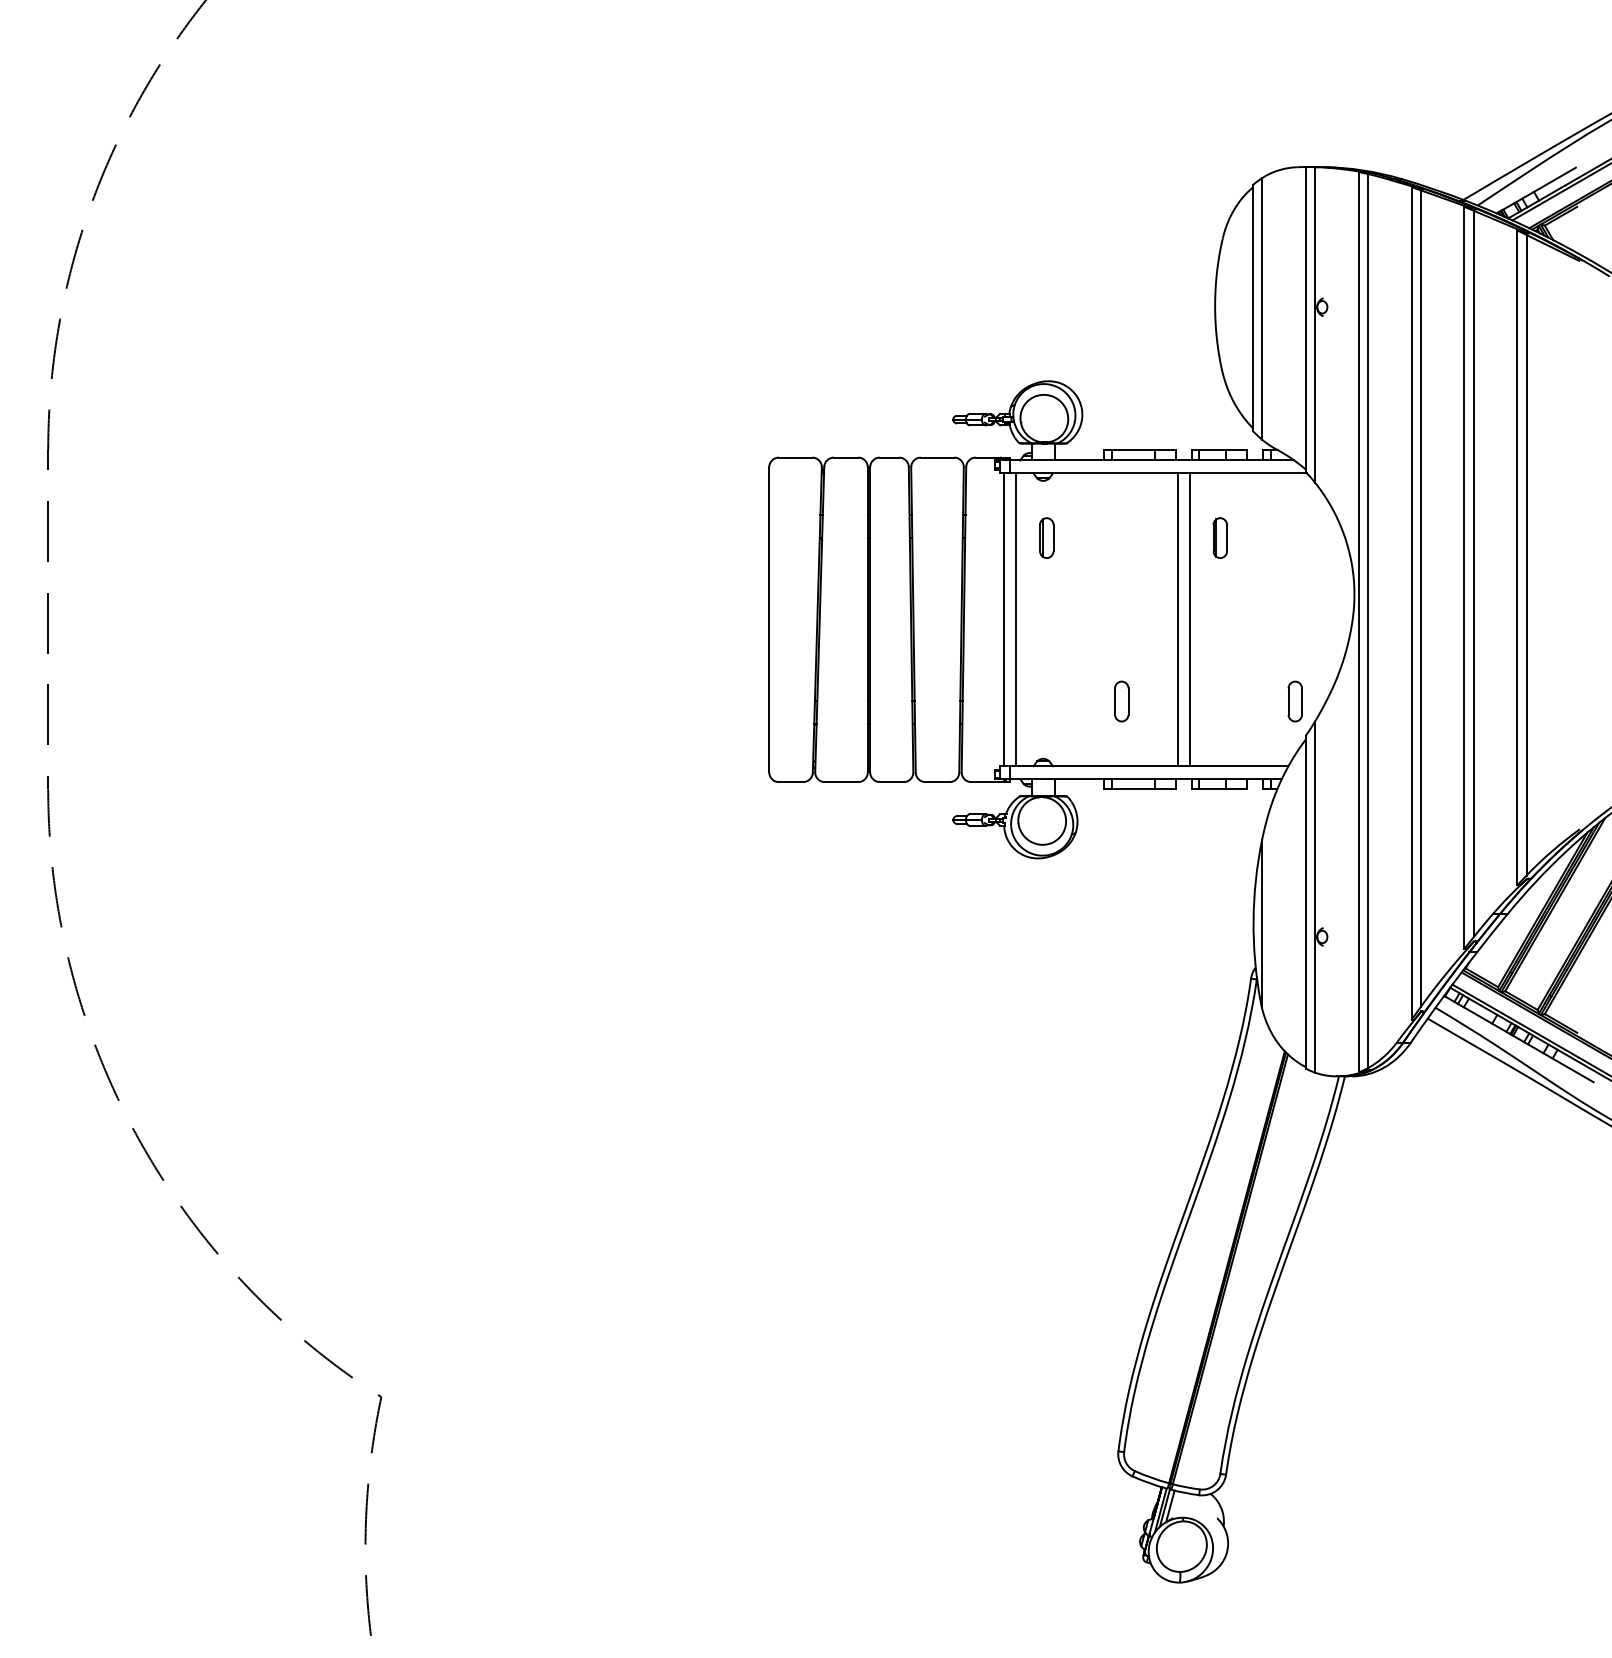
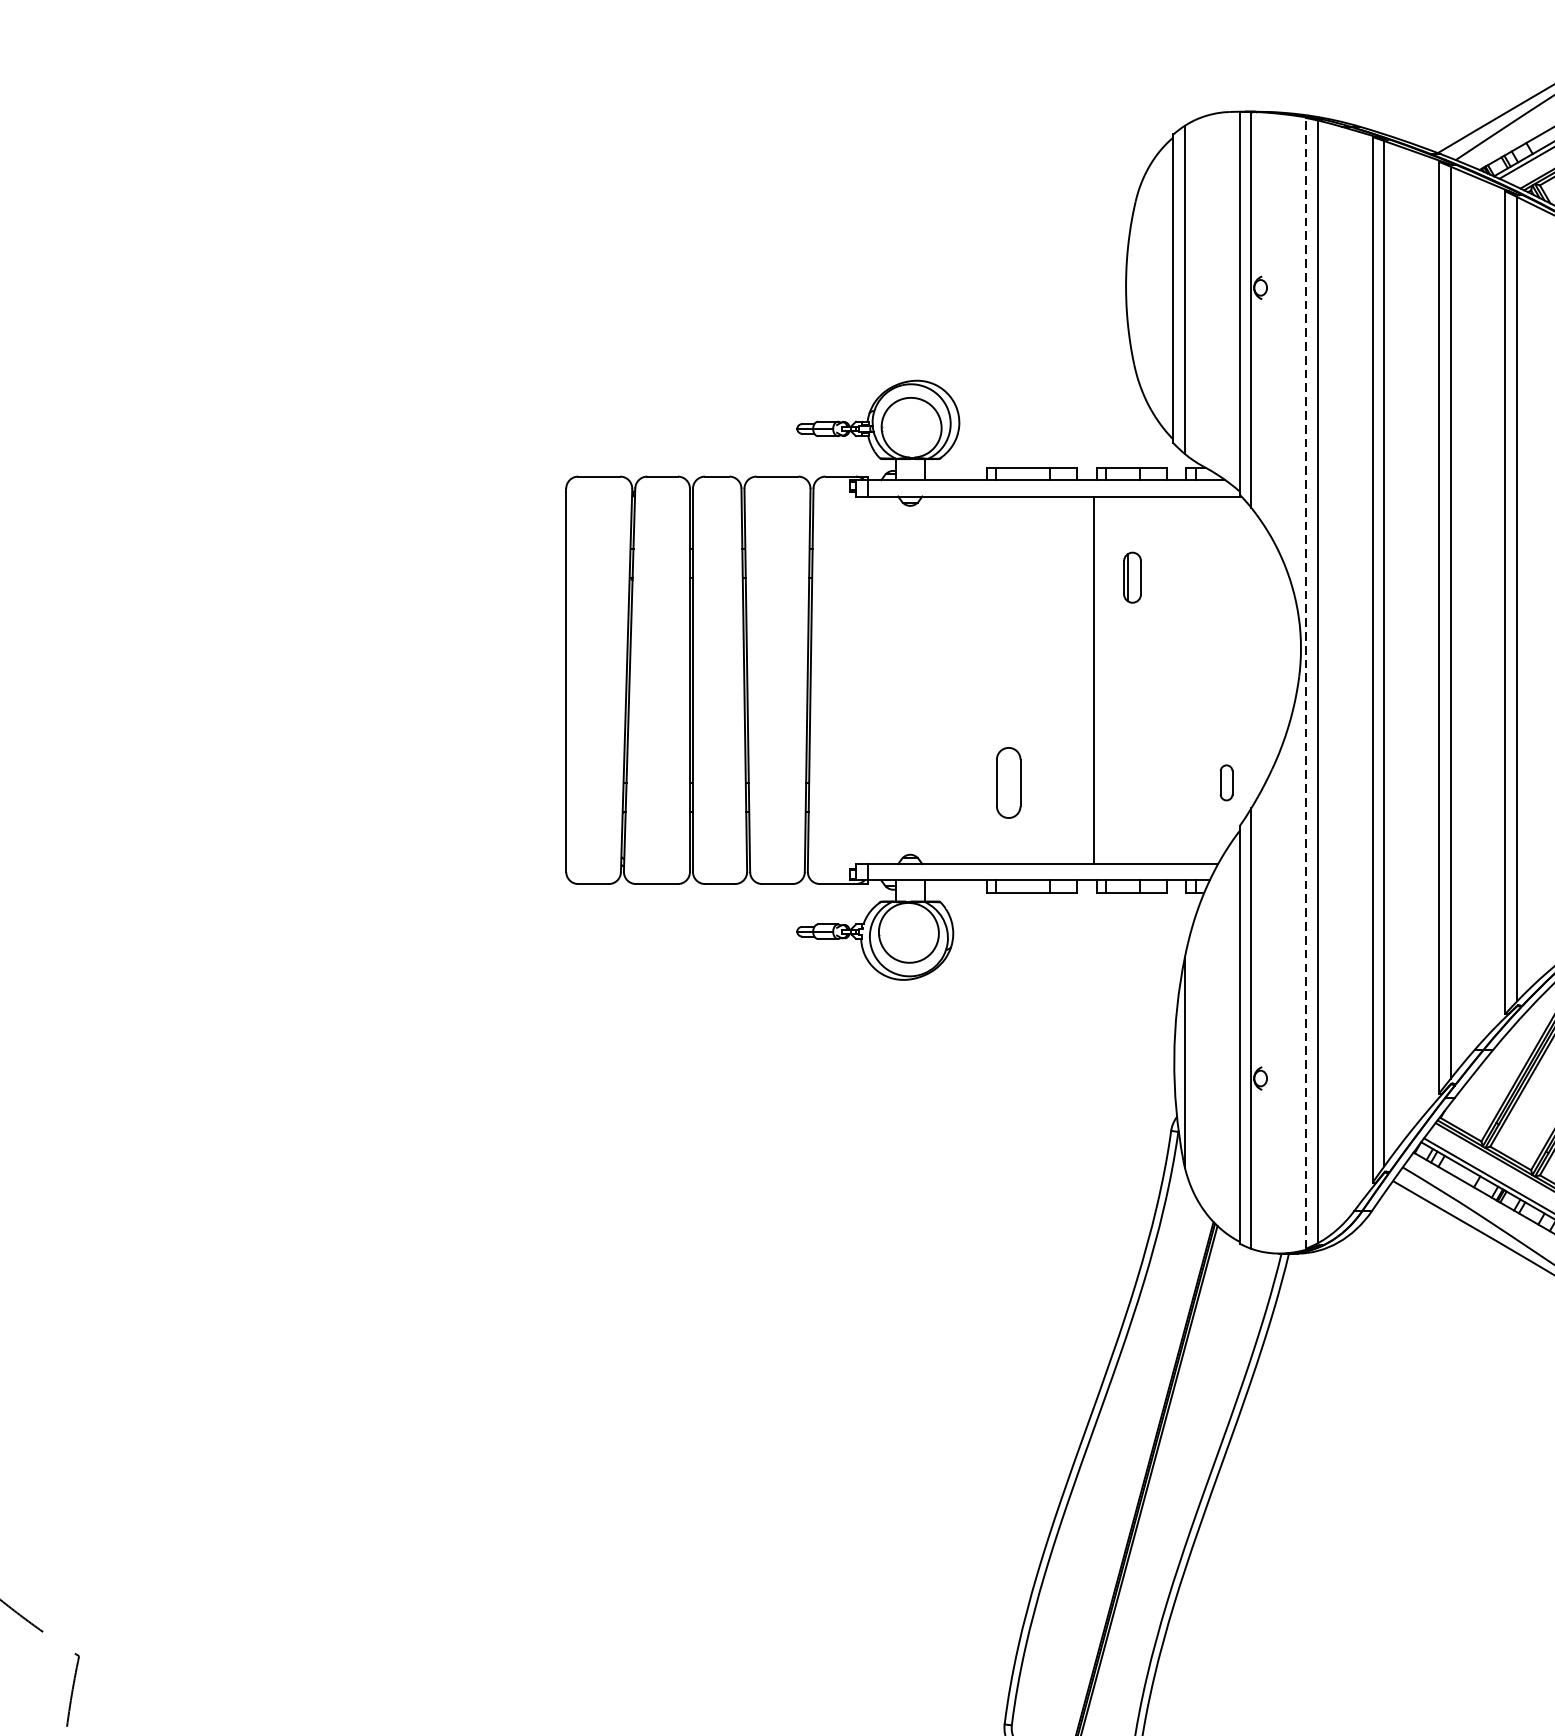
part: (1046, 537) -> (914, 576), removed
line: (1004, 619) -> (861, 679), removed
line: (1016, 619) -> (876, 679), removed
line: (1177, 619) -> (1078, 679), removed
line: (1358, 621) -> (1306, 682), solid -> dashed
part: (1121, 701) -> (1008, 782), size x1.4
part: (1294, 701) -> (1225, 782), size x0.7

